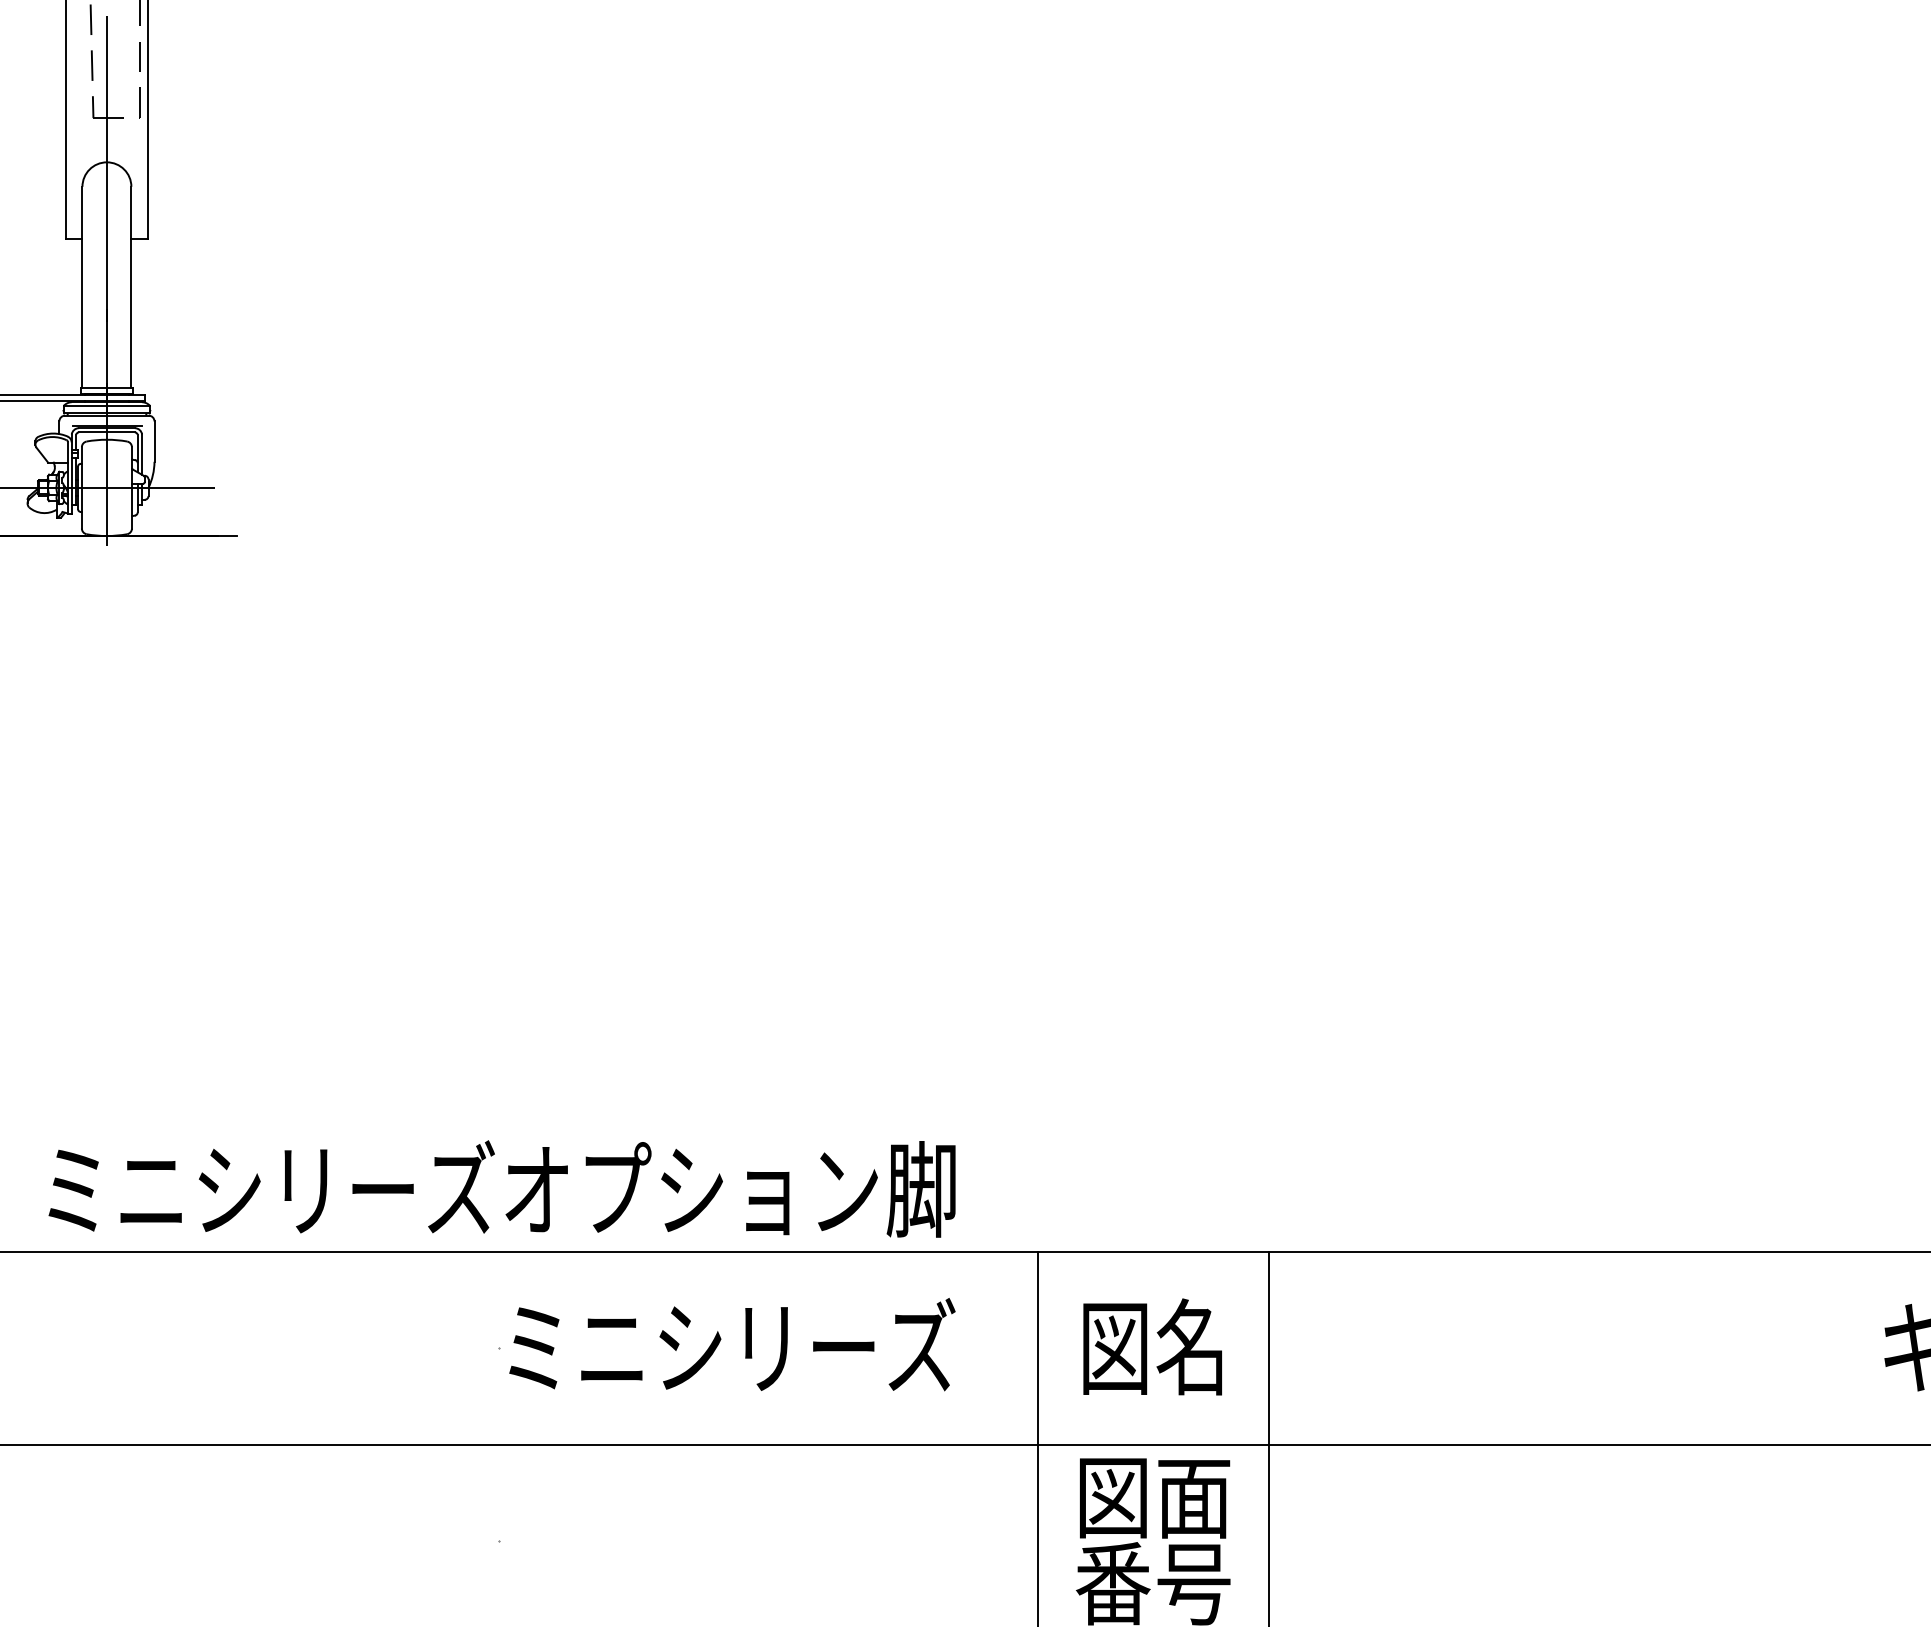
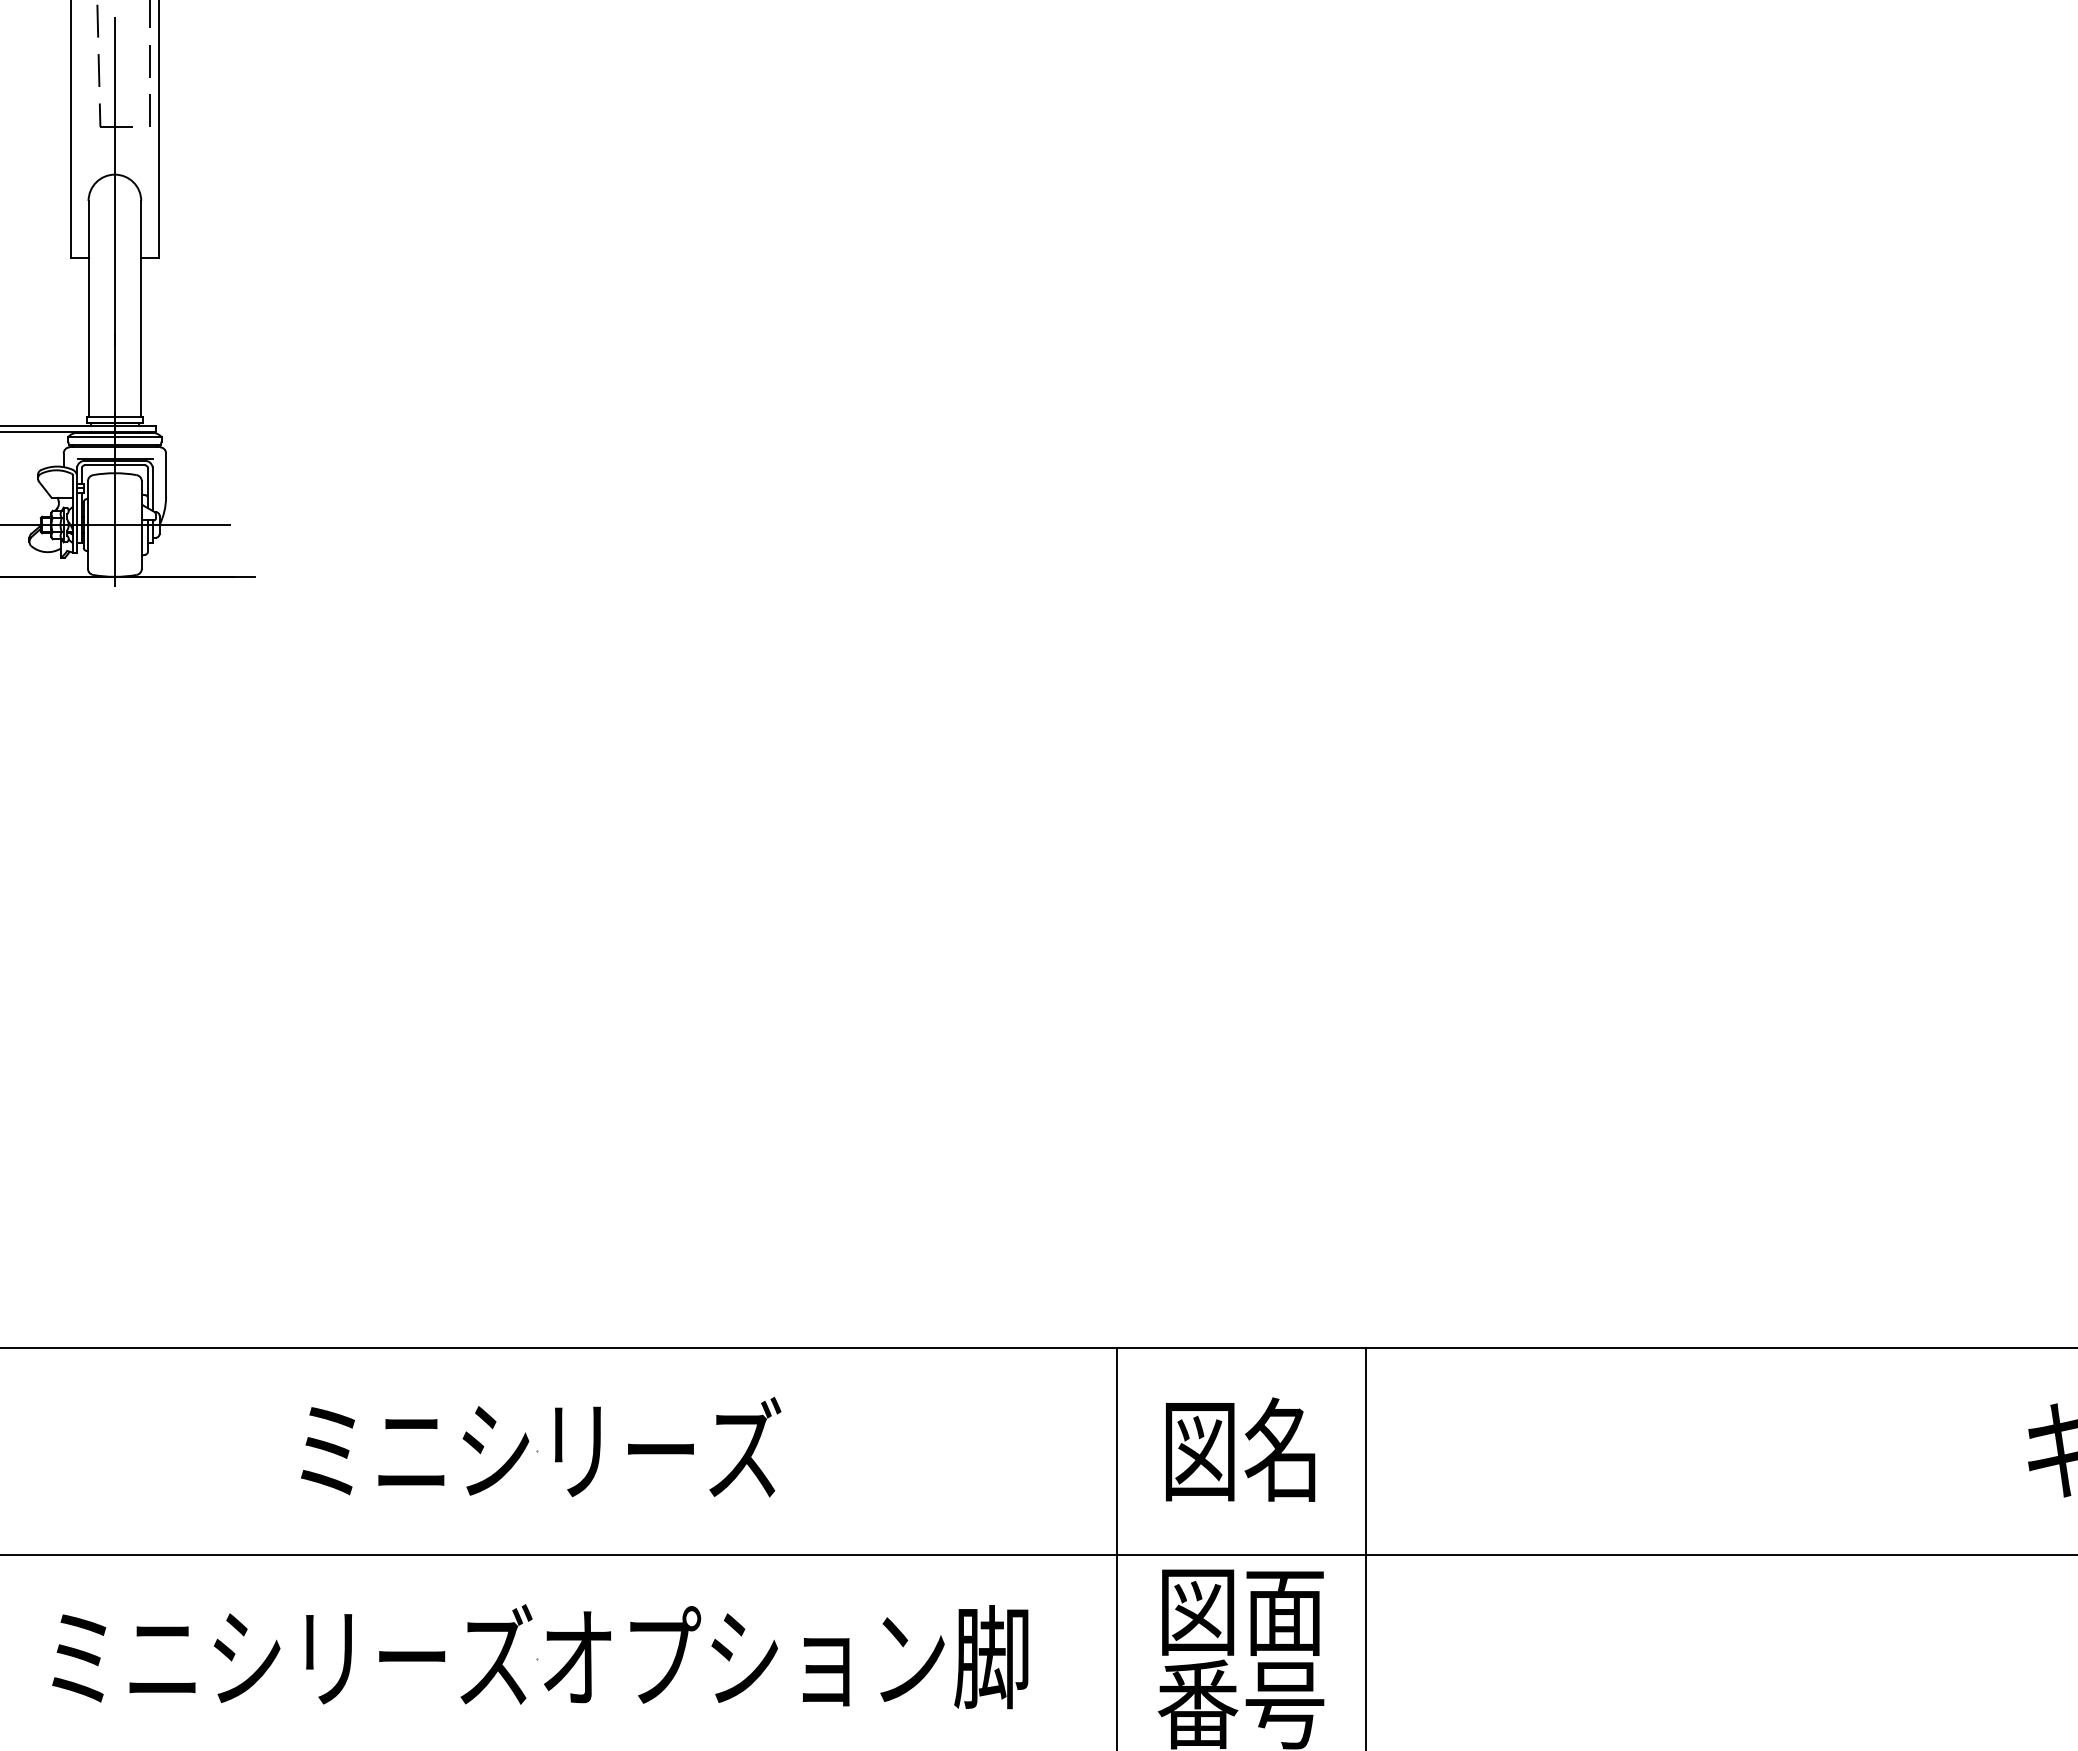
text: (502, 1188) -> (540, 1656), moved
text: (732, 1344) -> (541, 1446), moved

